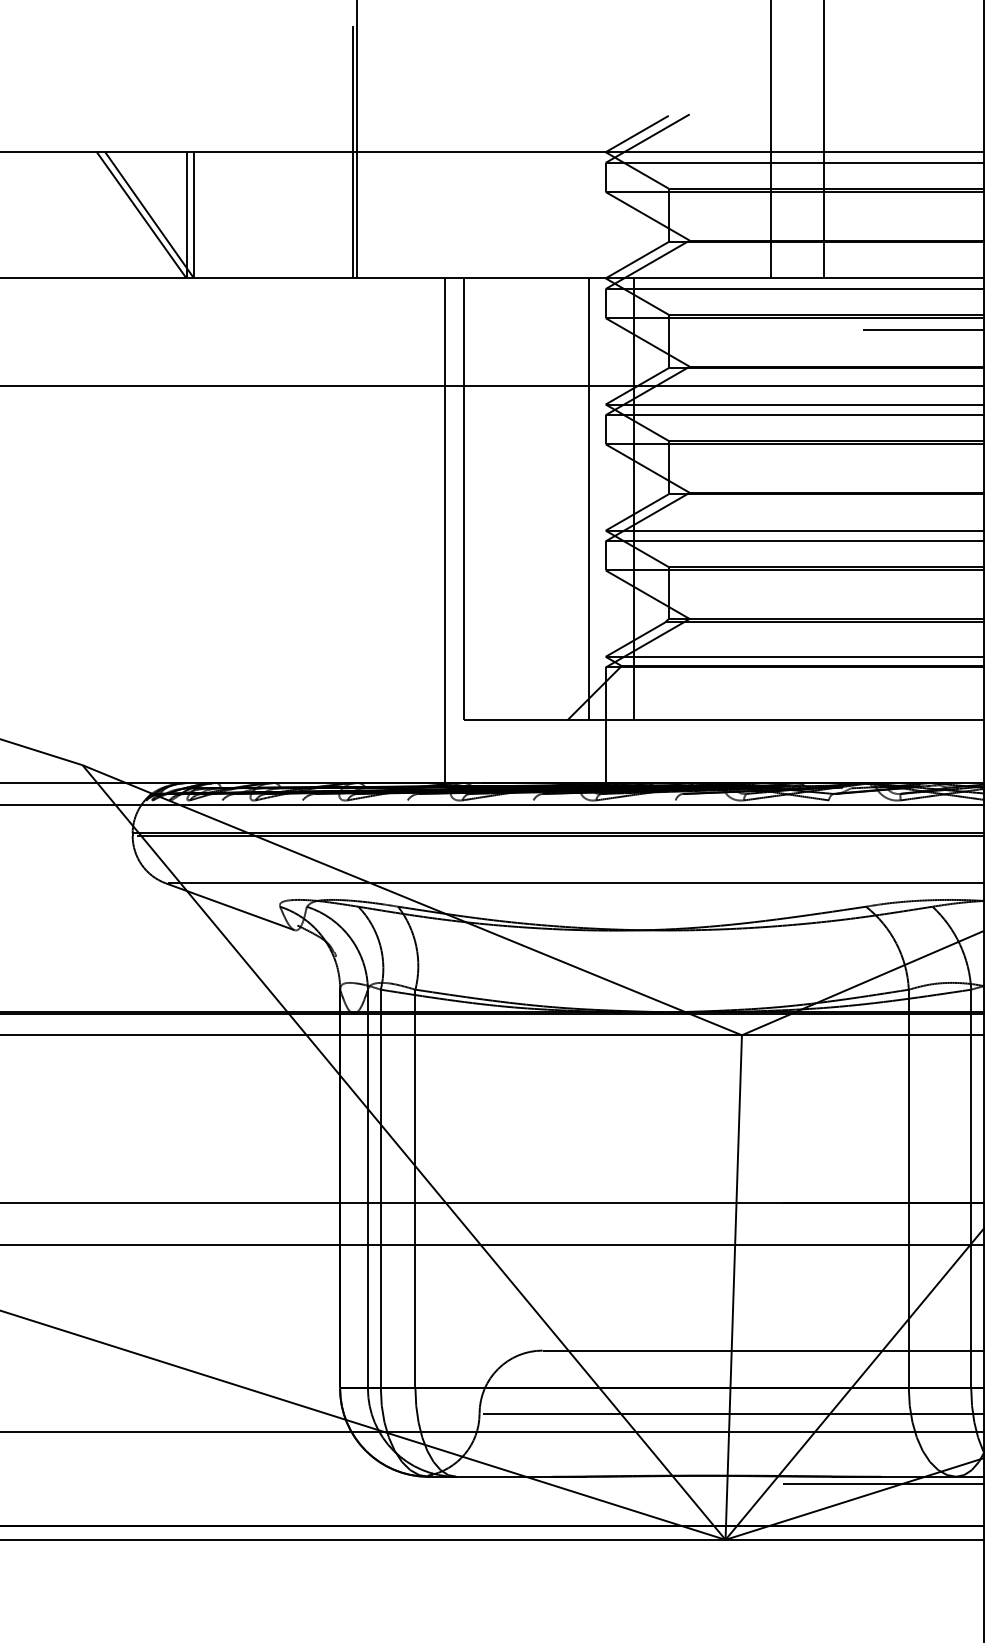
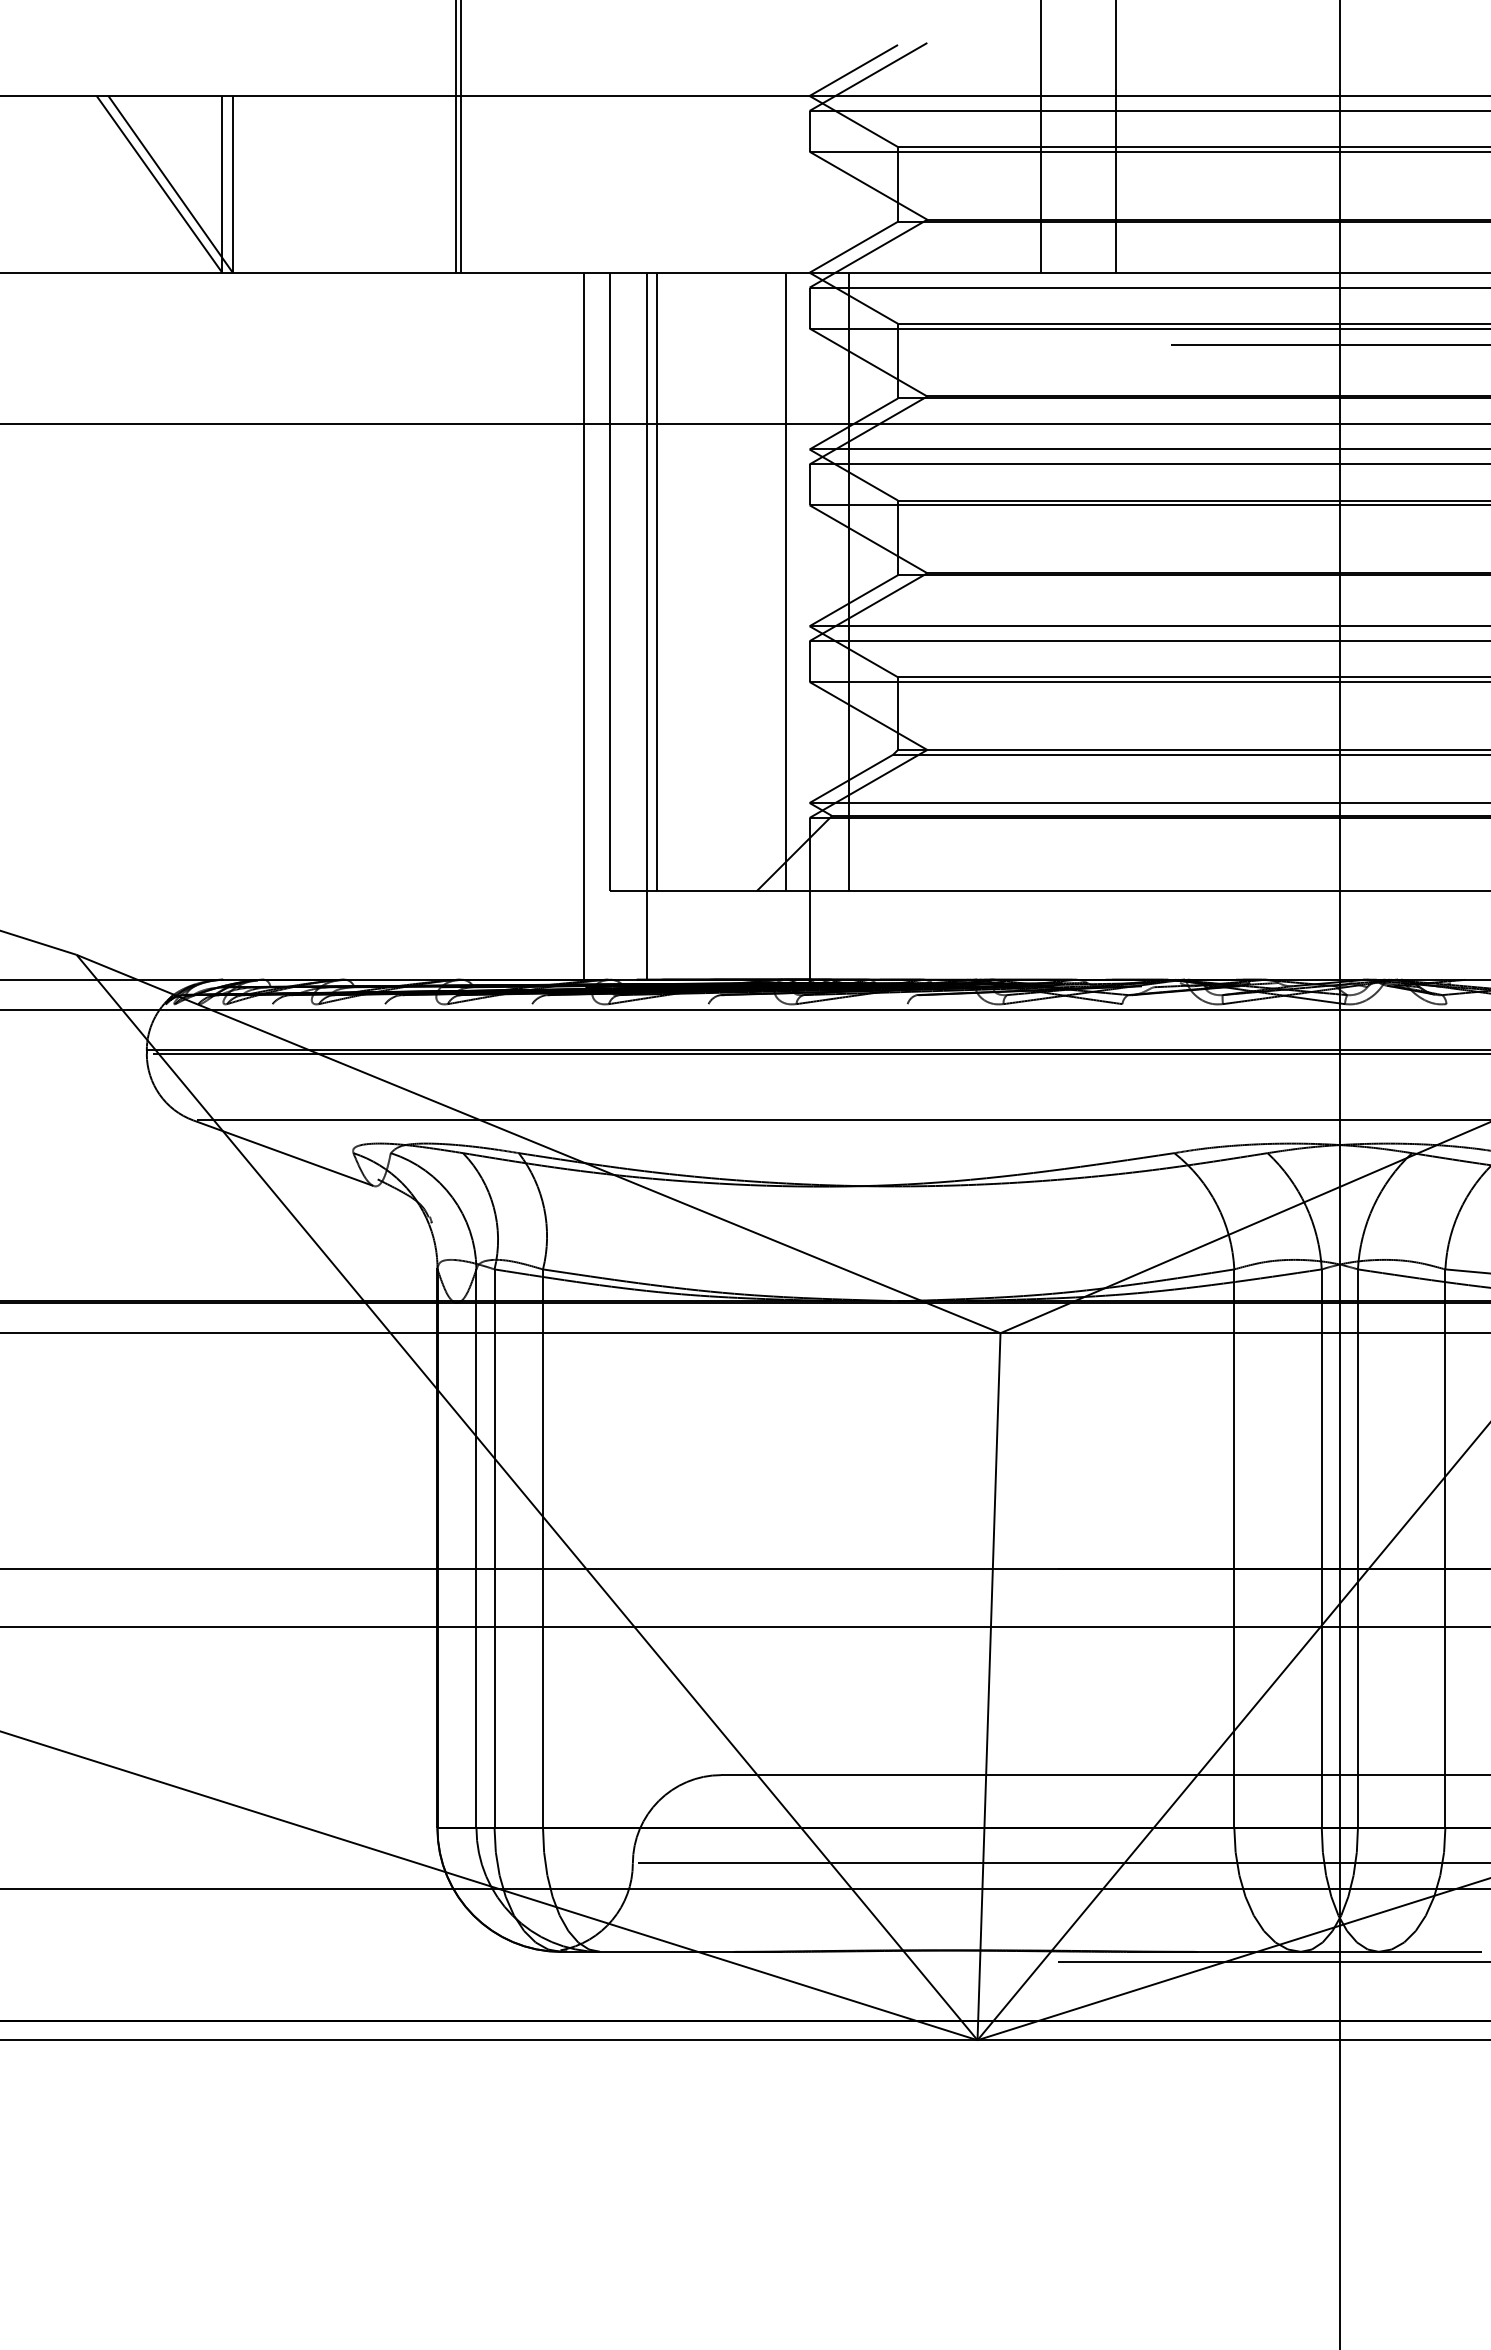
line: (496, 498) -> (656, 581), added
line: (490, 530) -> (647, 625), added

